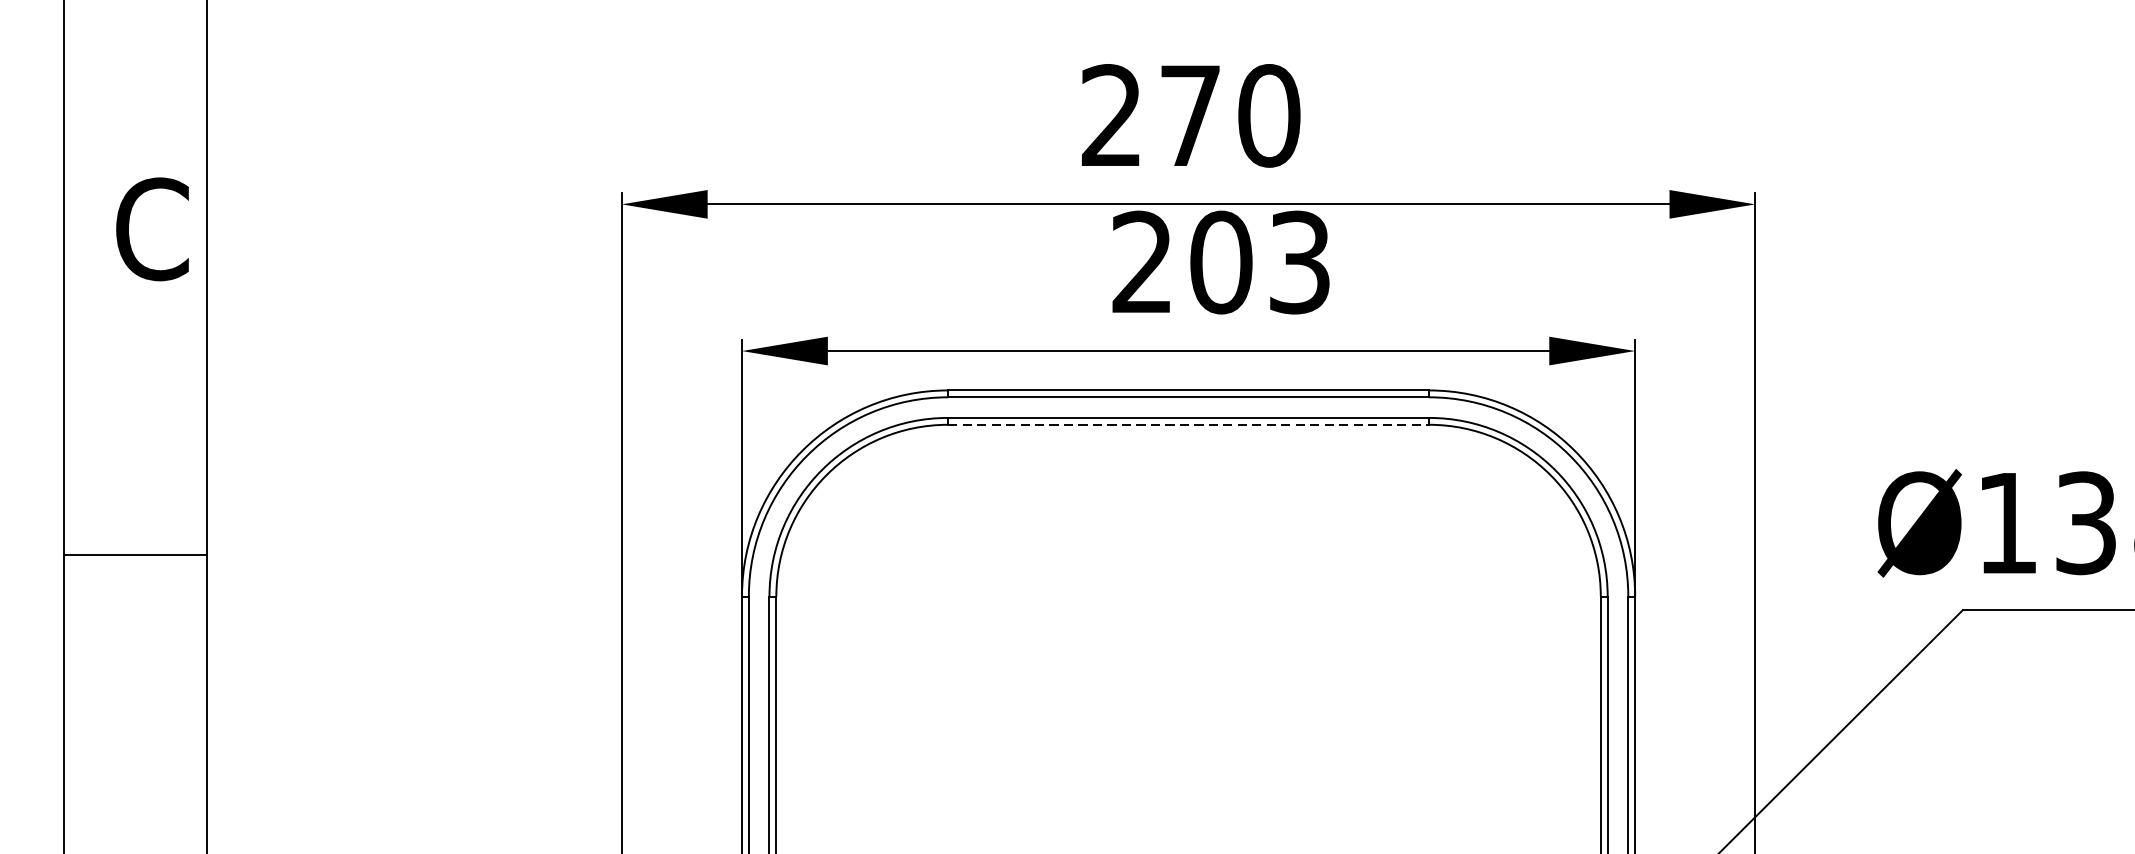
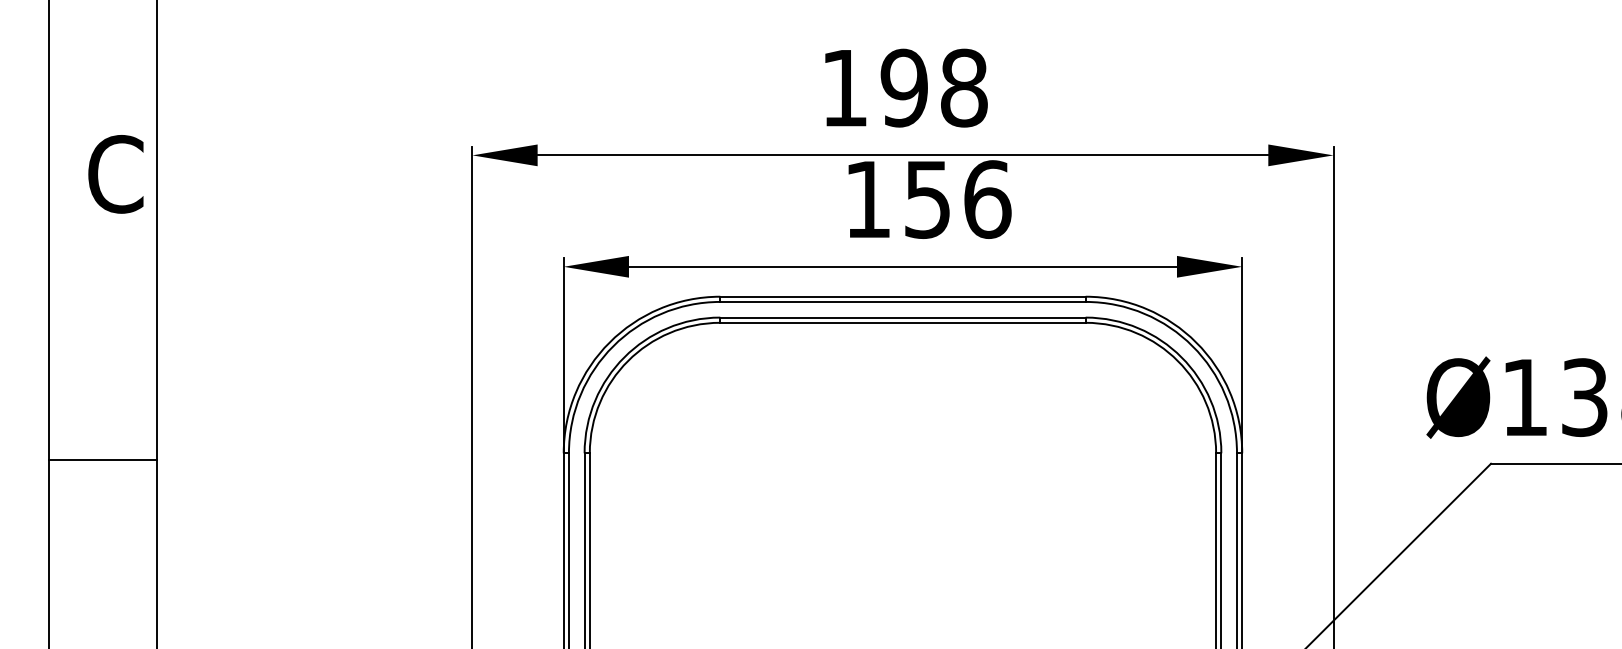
text: (1190, 115) -> (904, 87), 270 -> 198
text: (1222, 262) -> (928, 199), 203 -> 156
line: (1187, 424) -> (902, 322), dashed -> solid
line: (134, 556) -> (102, 460), moved

